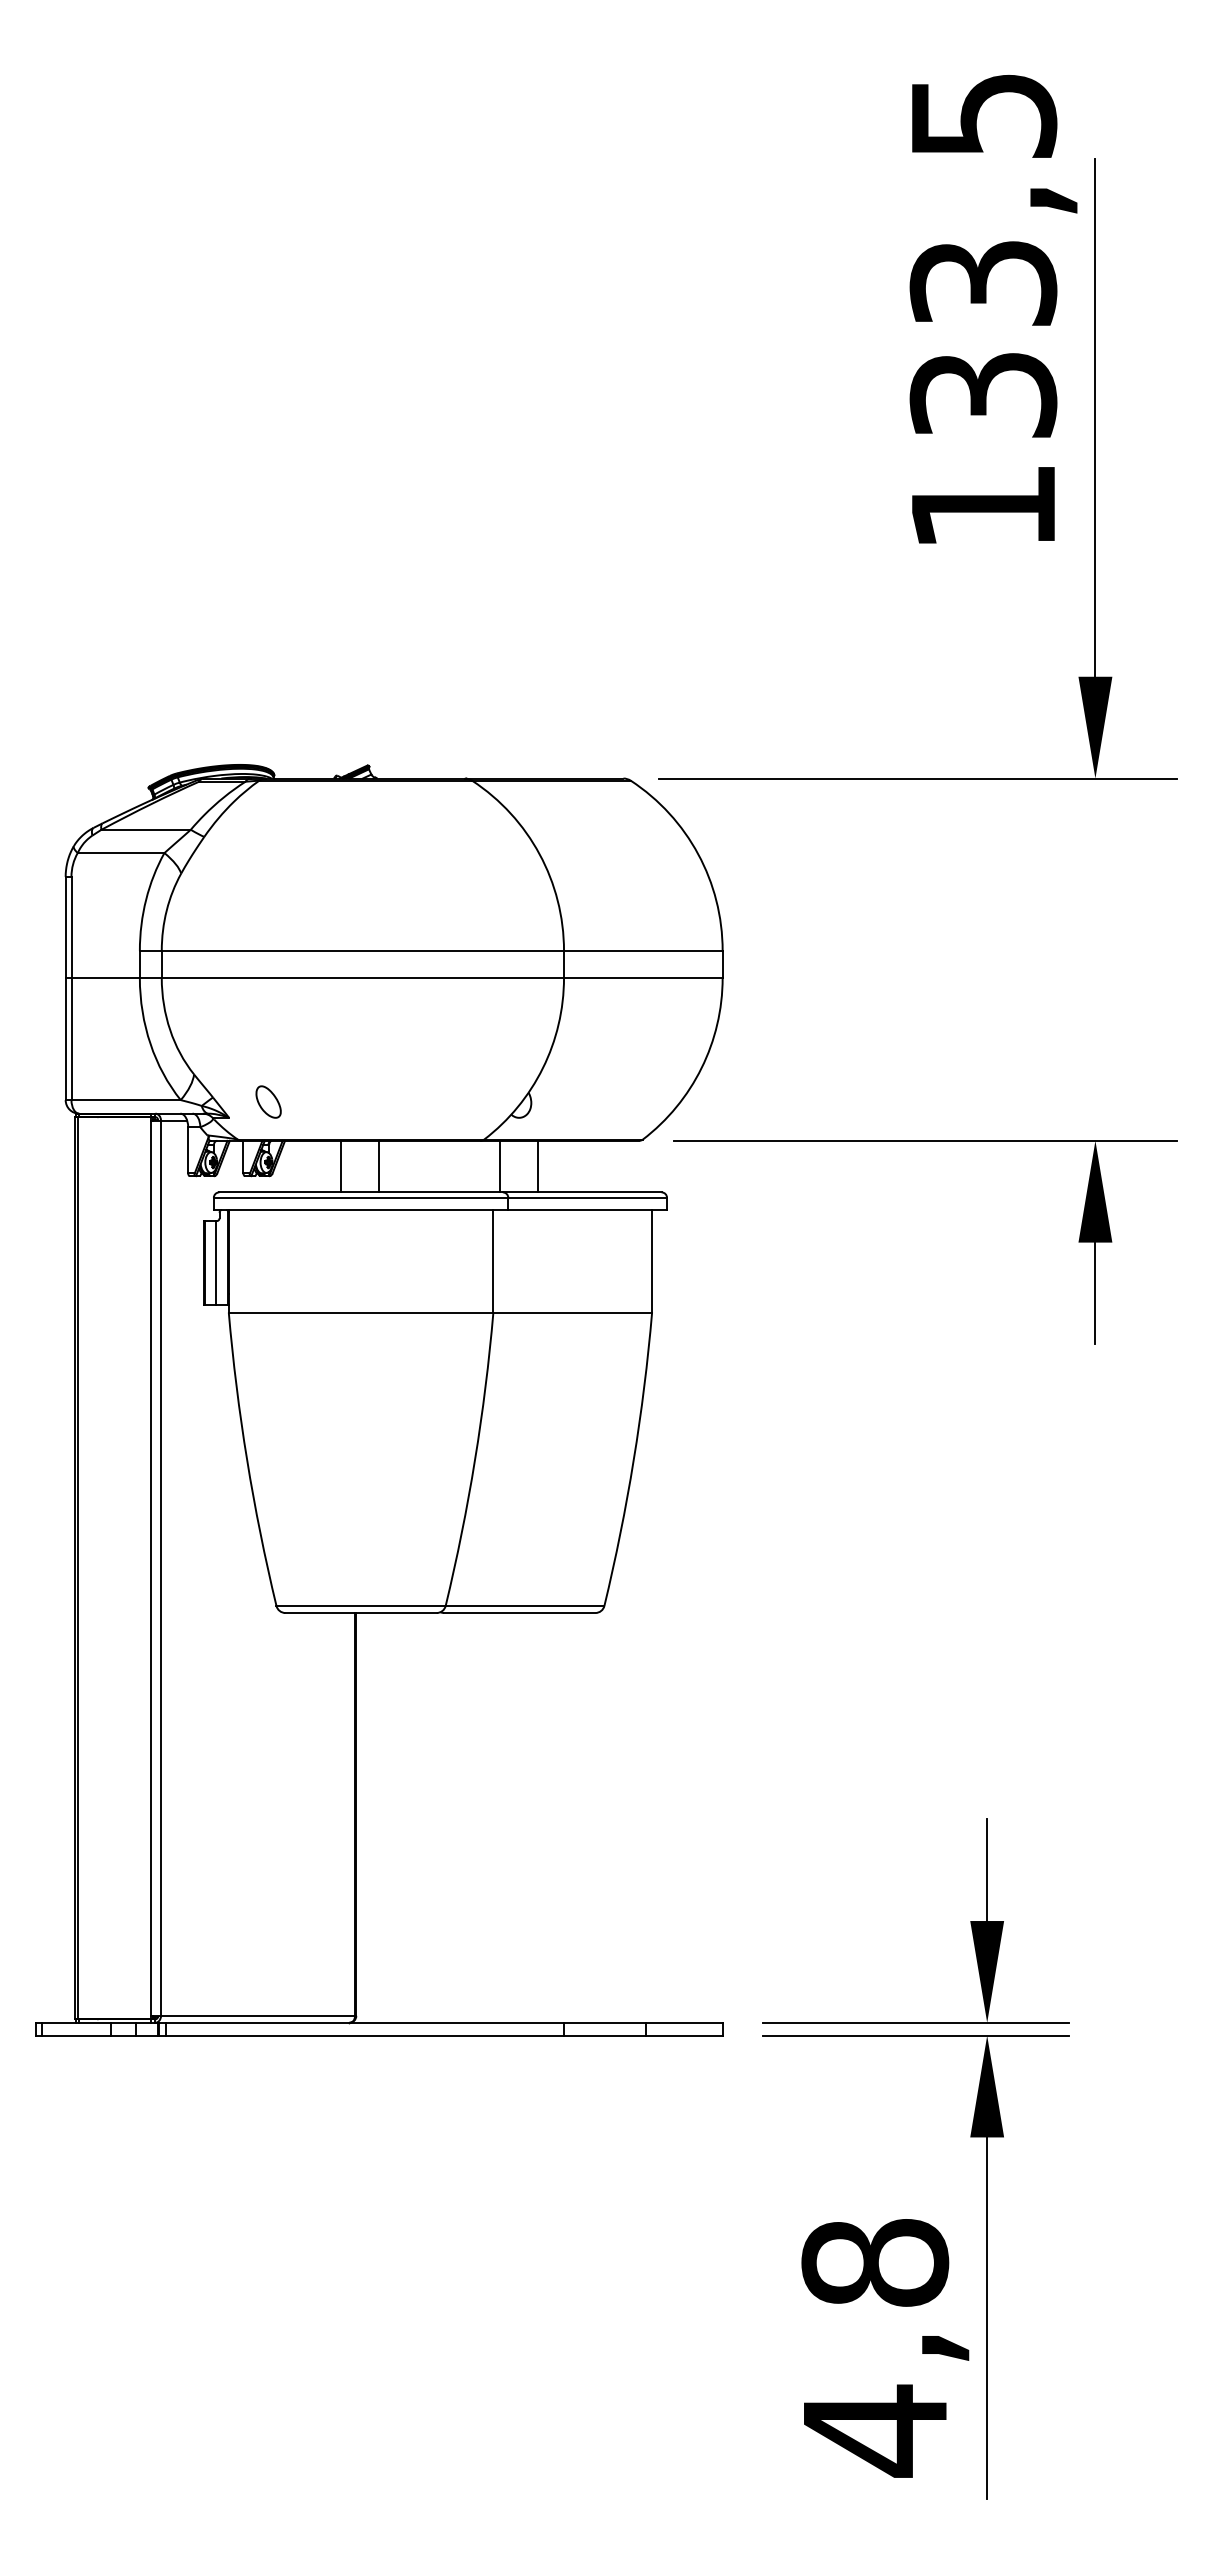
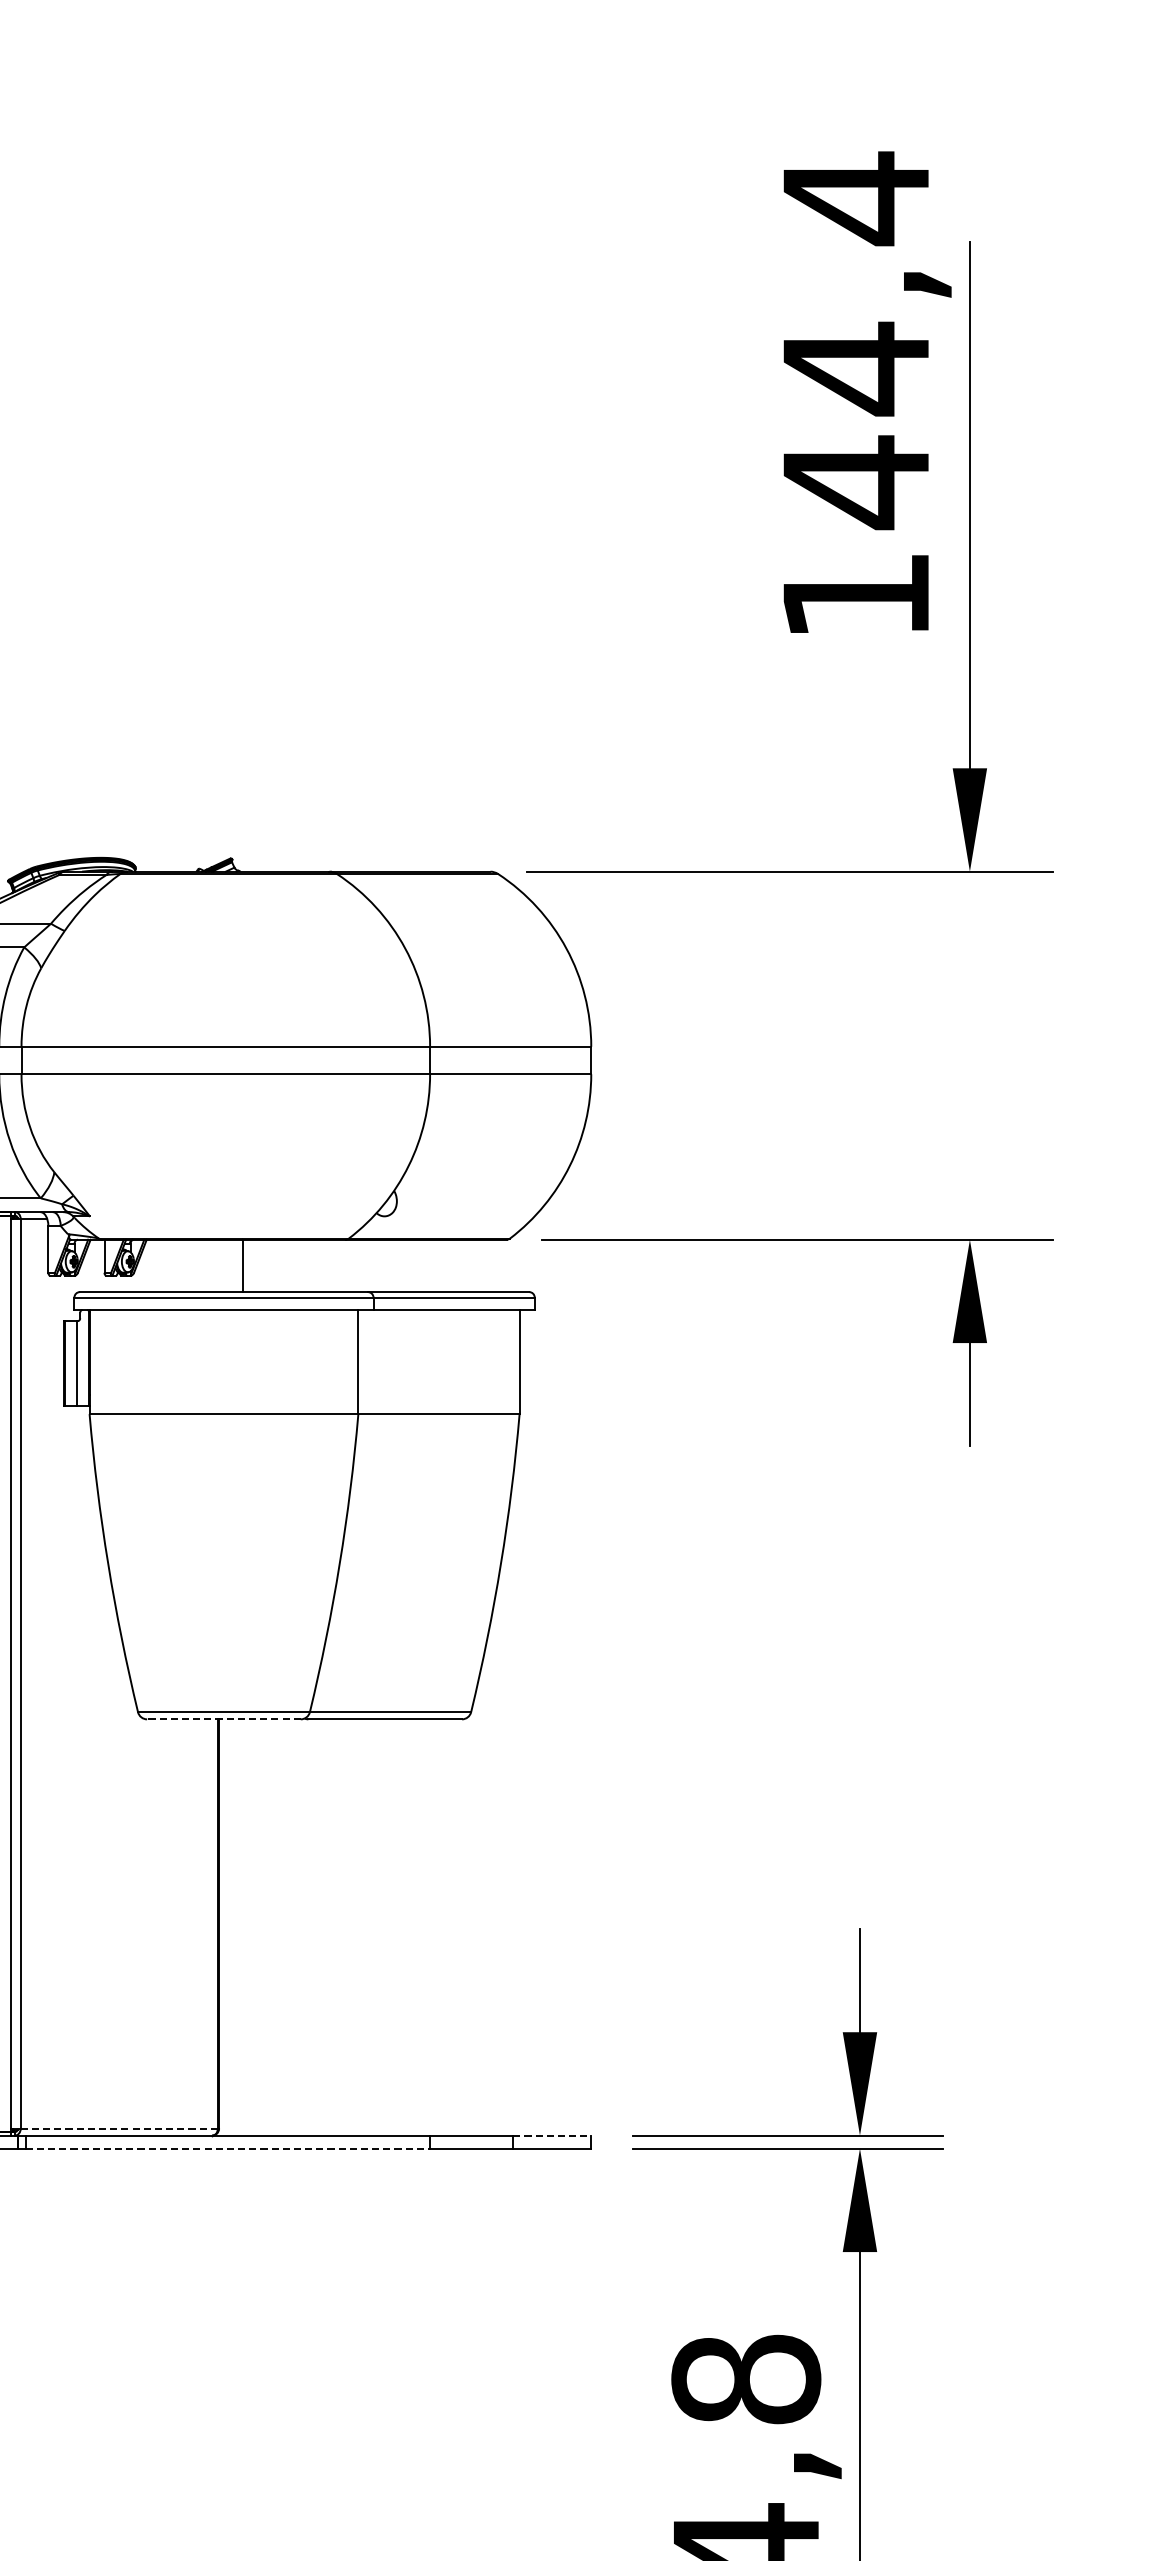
text: (983, 255) -> (856, 340), 133,5 -> 144,4
part: (268, 1101) -> (129, 1199), removed
line: (341, 1166) -> (204, 1265), removed
line: (500, 1166) -> (365, 1265), removed
line: (538, 1166) -> (404, 1265), removed
line: (361, 1613) -> (224, 1719), solid -> dashed
line: (257, 2015) -> (118, 2128), solid -> dashed
line: (684, 2022) -> (552, 2135), solid -> dashed
line: (364, 2035) -> (227, 2148), solid -> dashed

